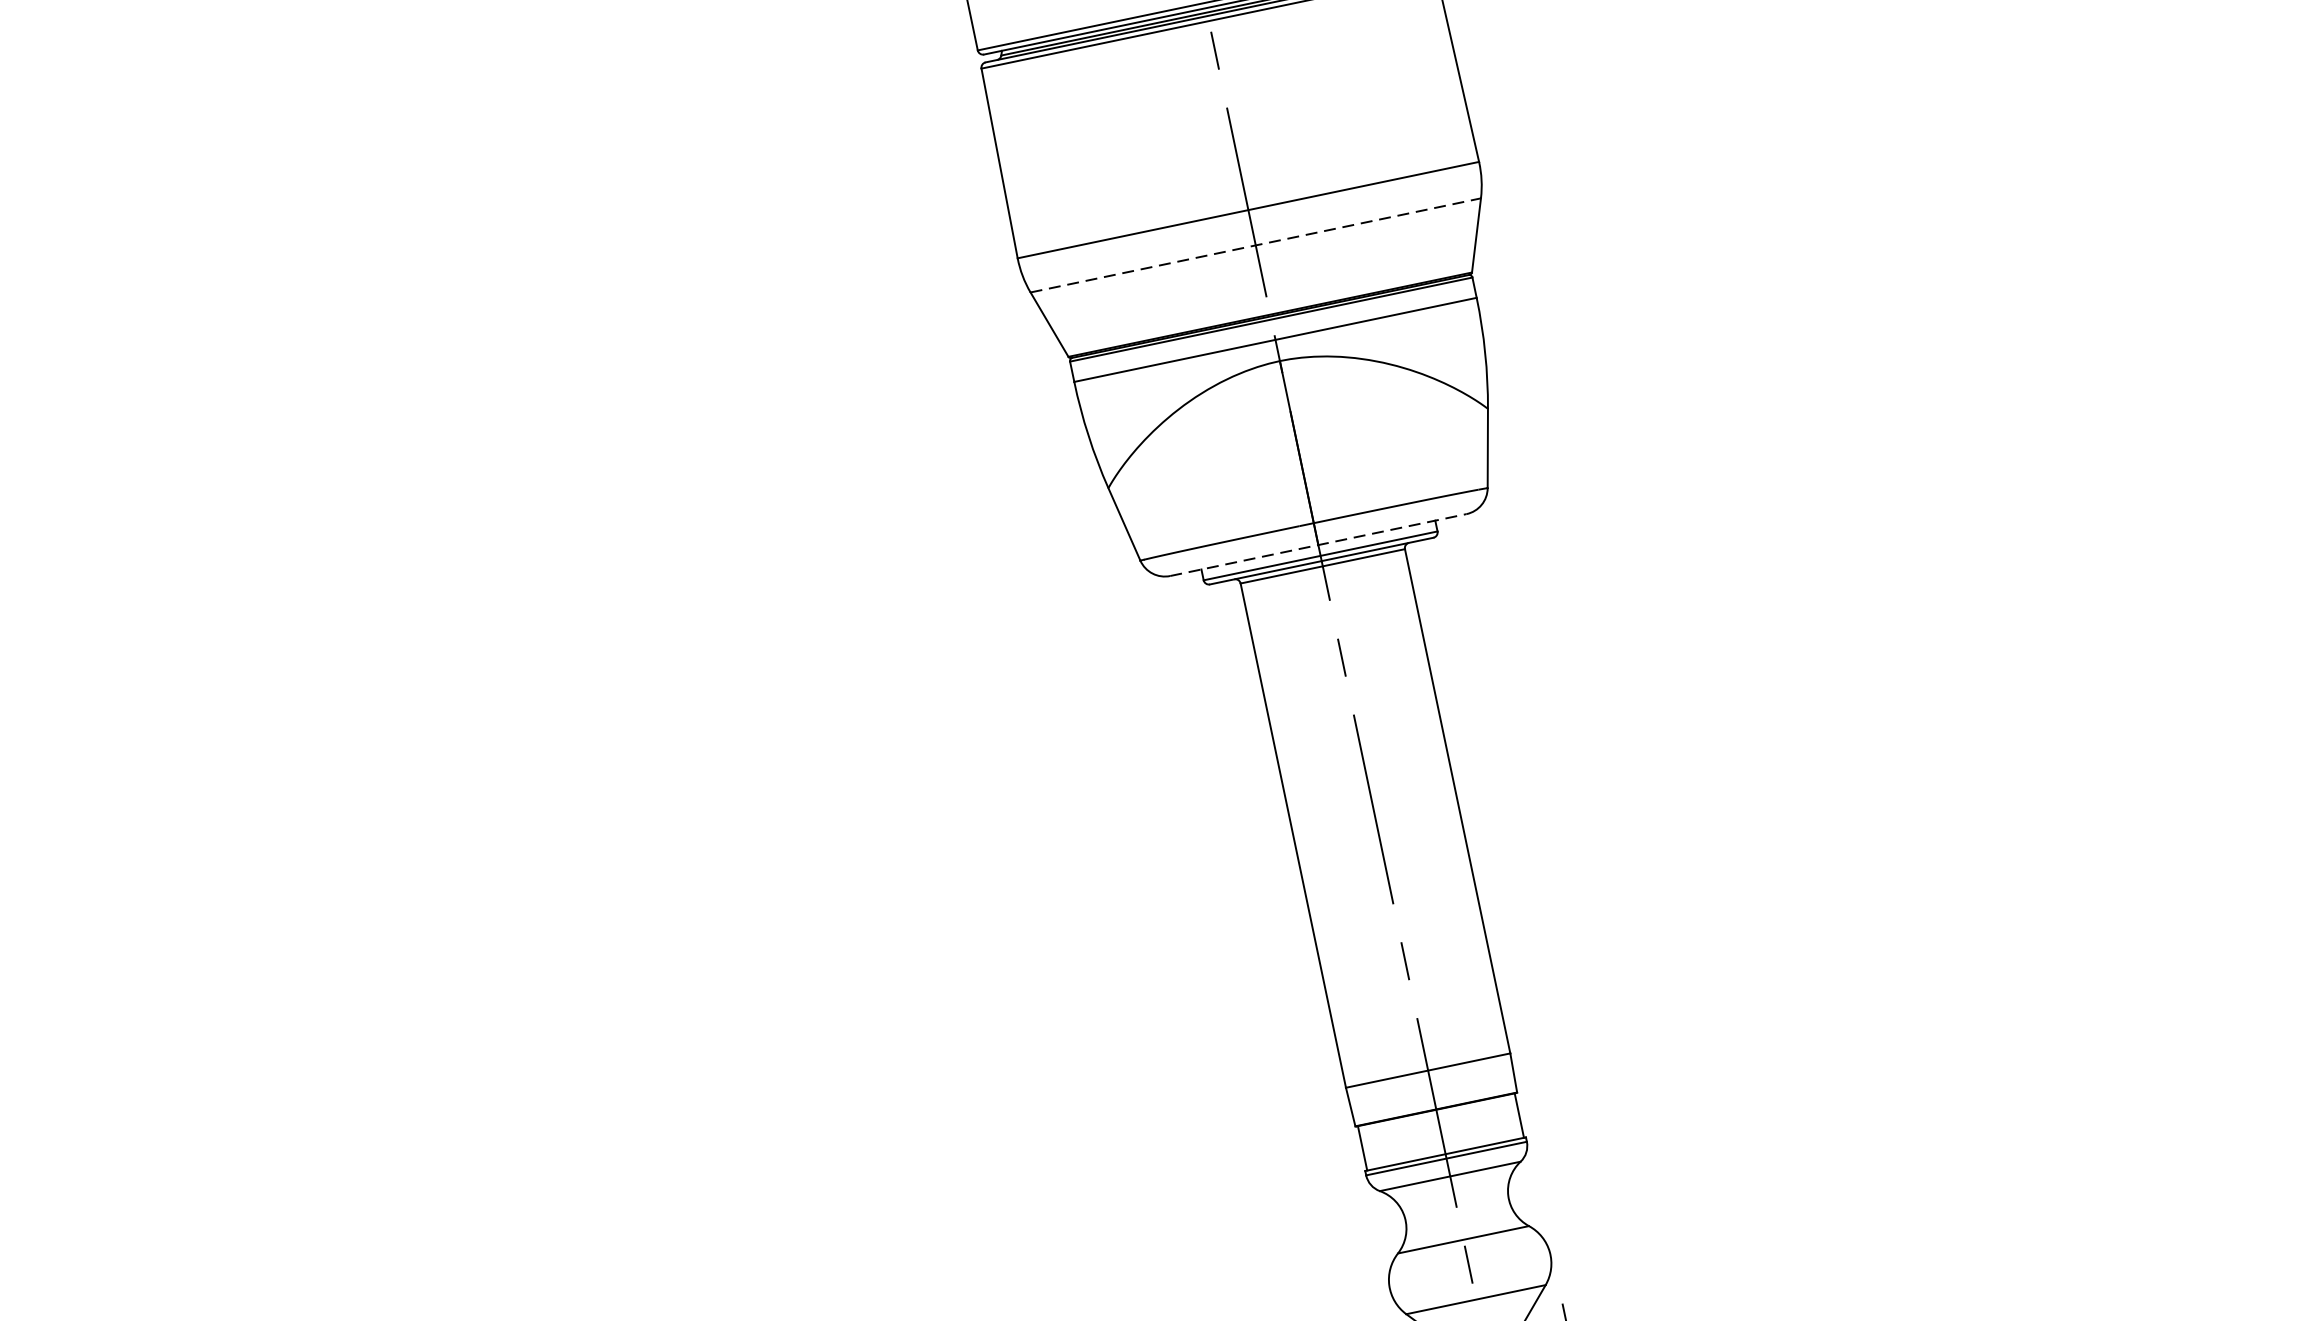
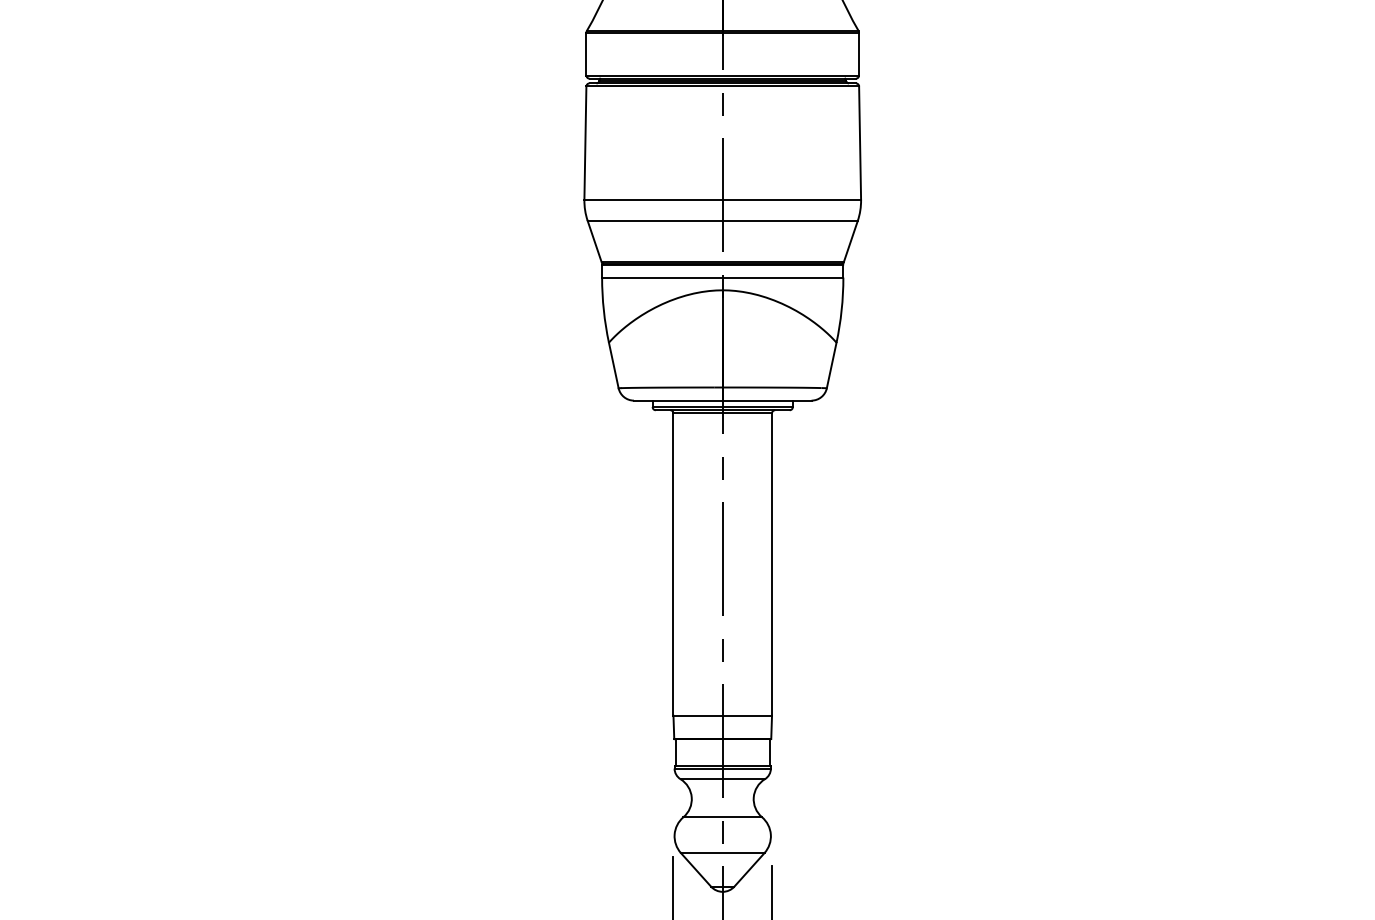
line: (1256, 244) -> (723, 220), dashed -> solid
line: (1317, 544) -> (722, 400), dashed -> solid

